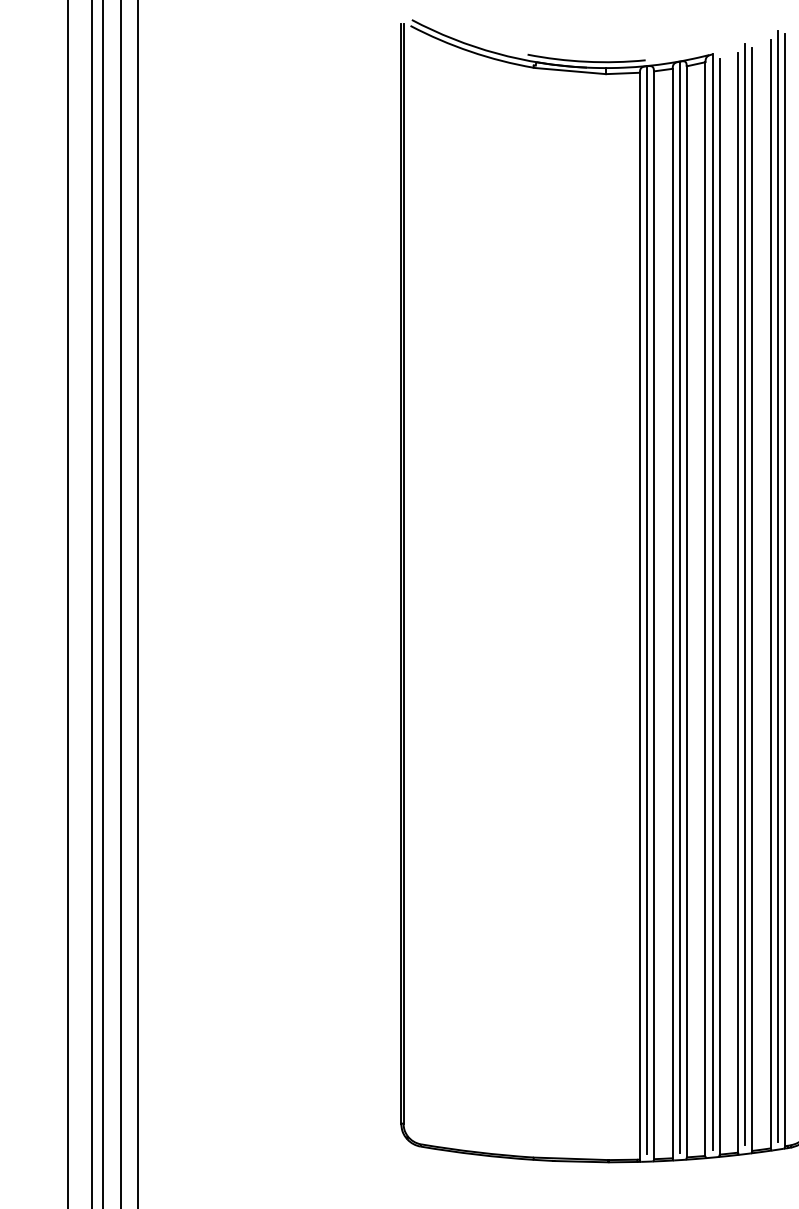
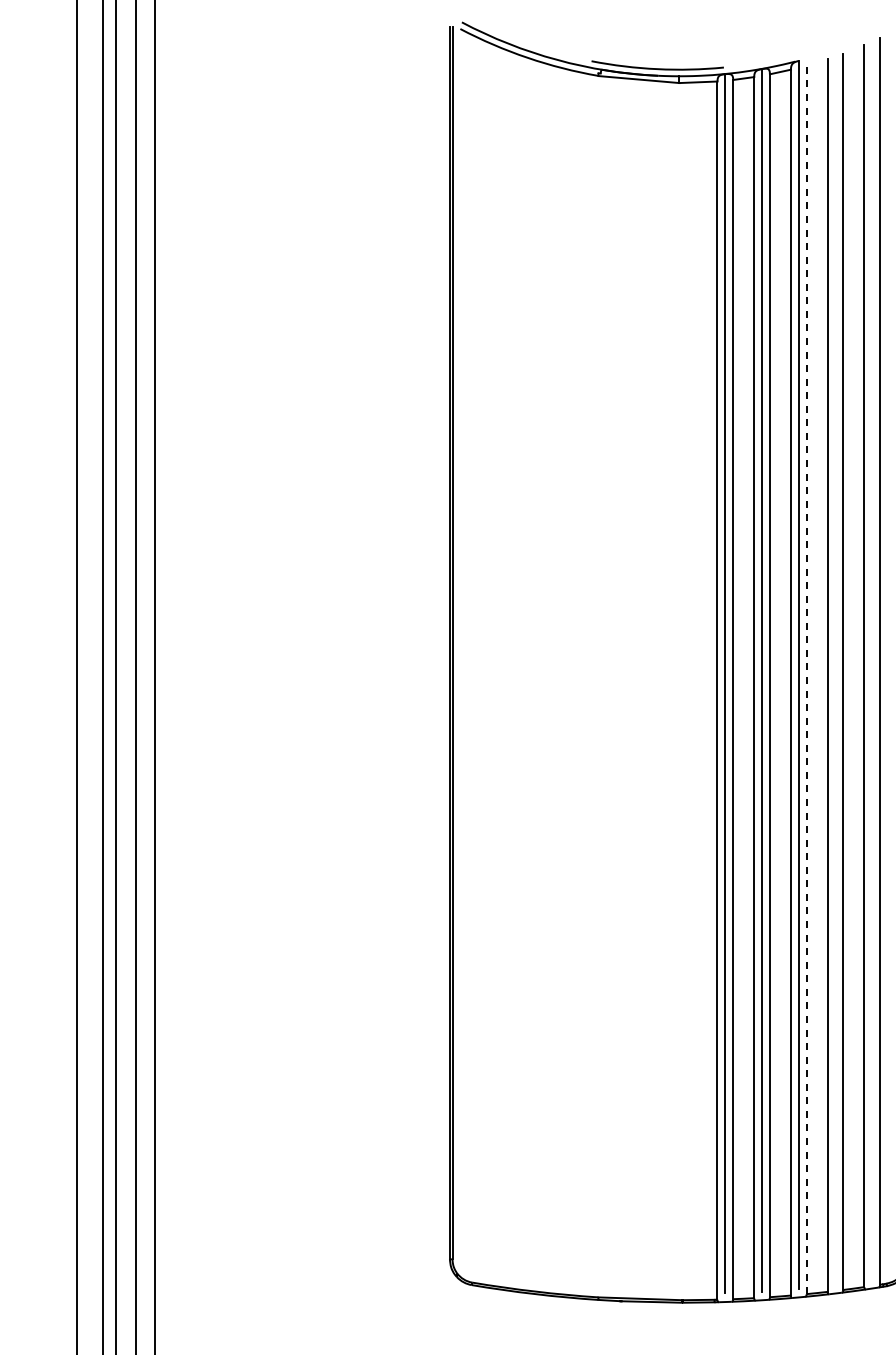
line: (778, 586) -> (872, 657), removed
line: (745, 594) -> (835, 666), removed
line: (719, 606) -> (806, 679), solid -> dashed

